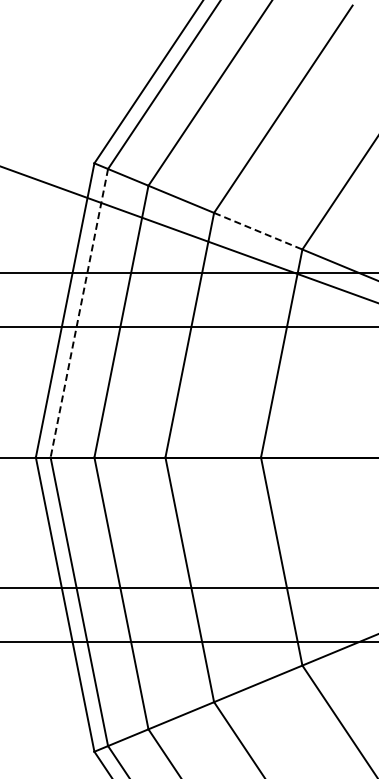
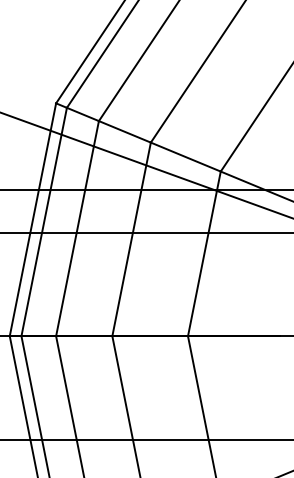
line: (258, 231) -> (186, 157), dashed -> solid
line: (79, 313) -> (44, 222), dashed -> solid

